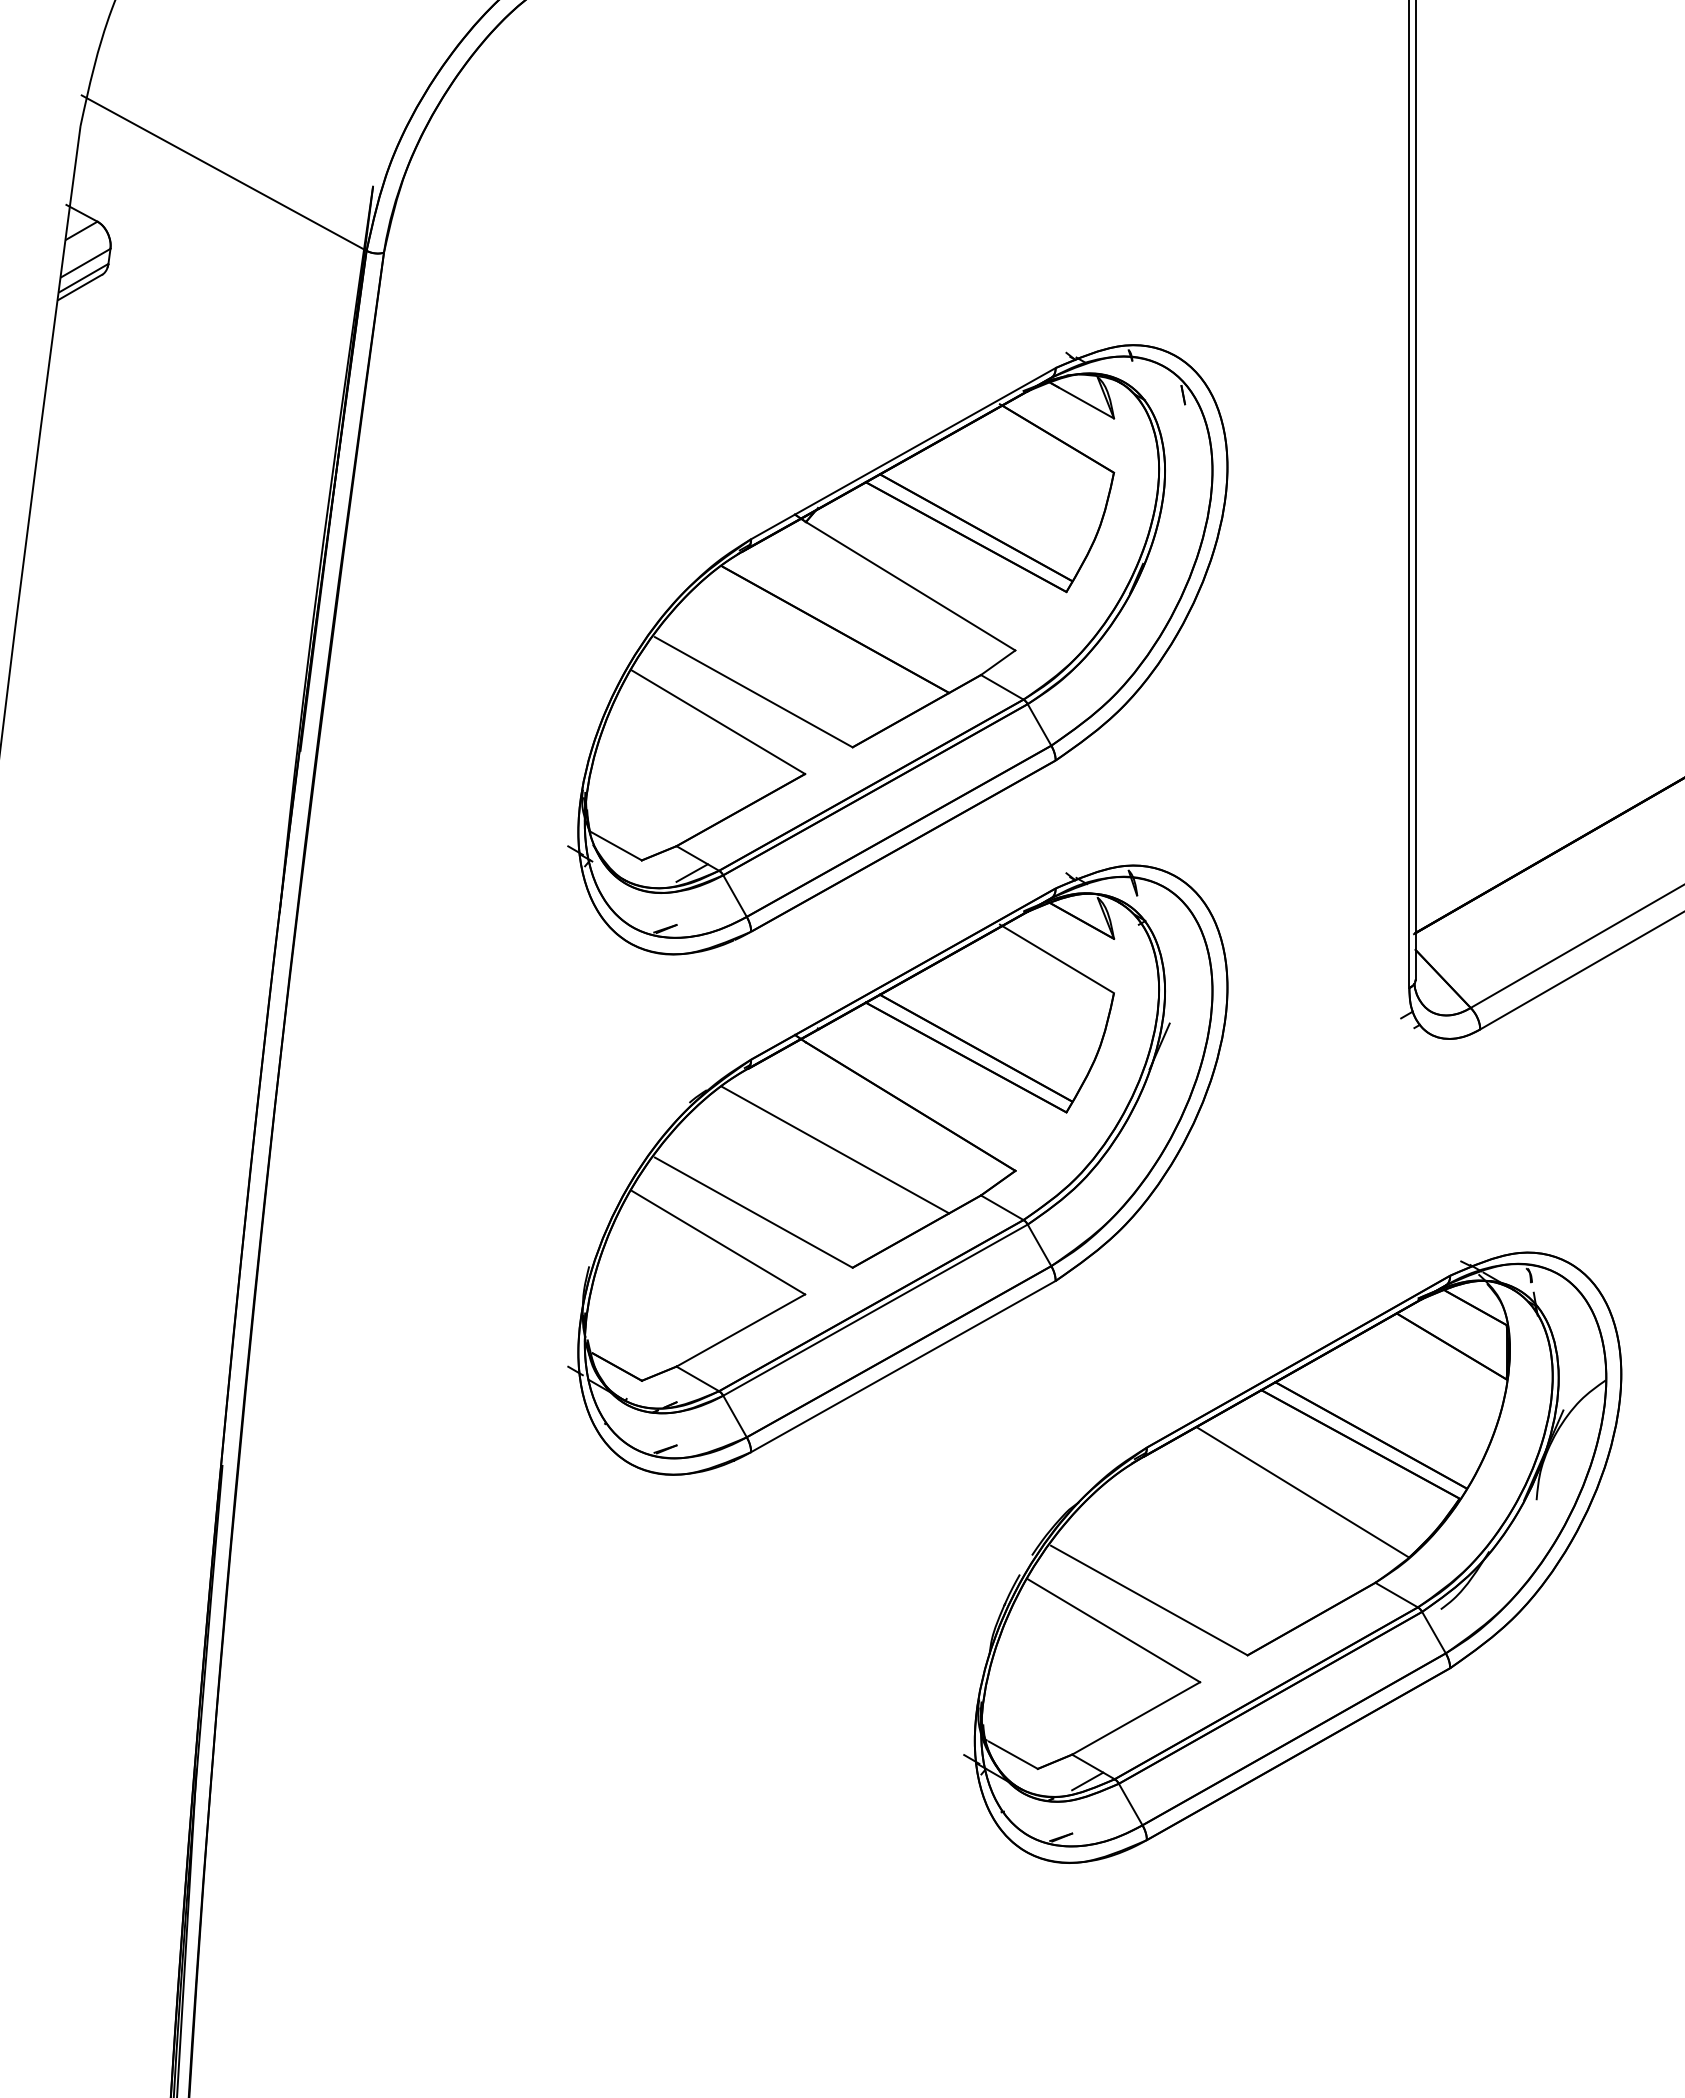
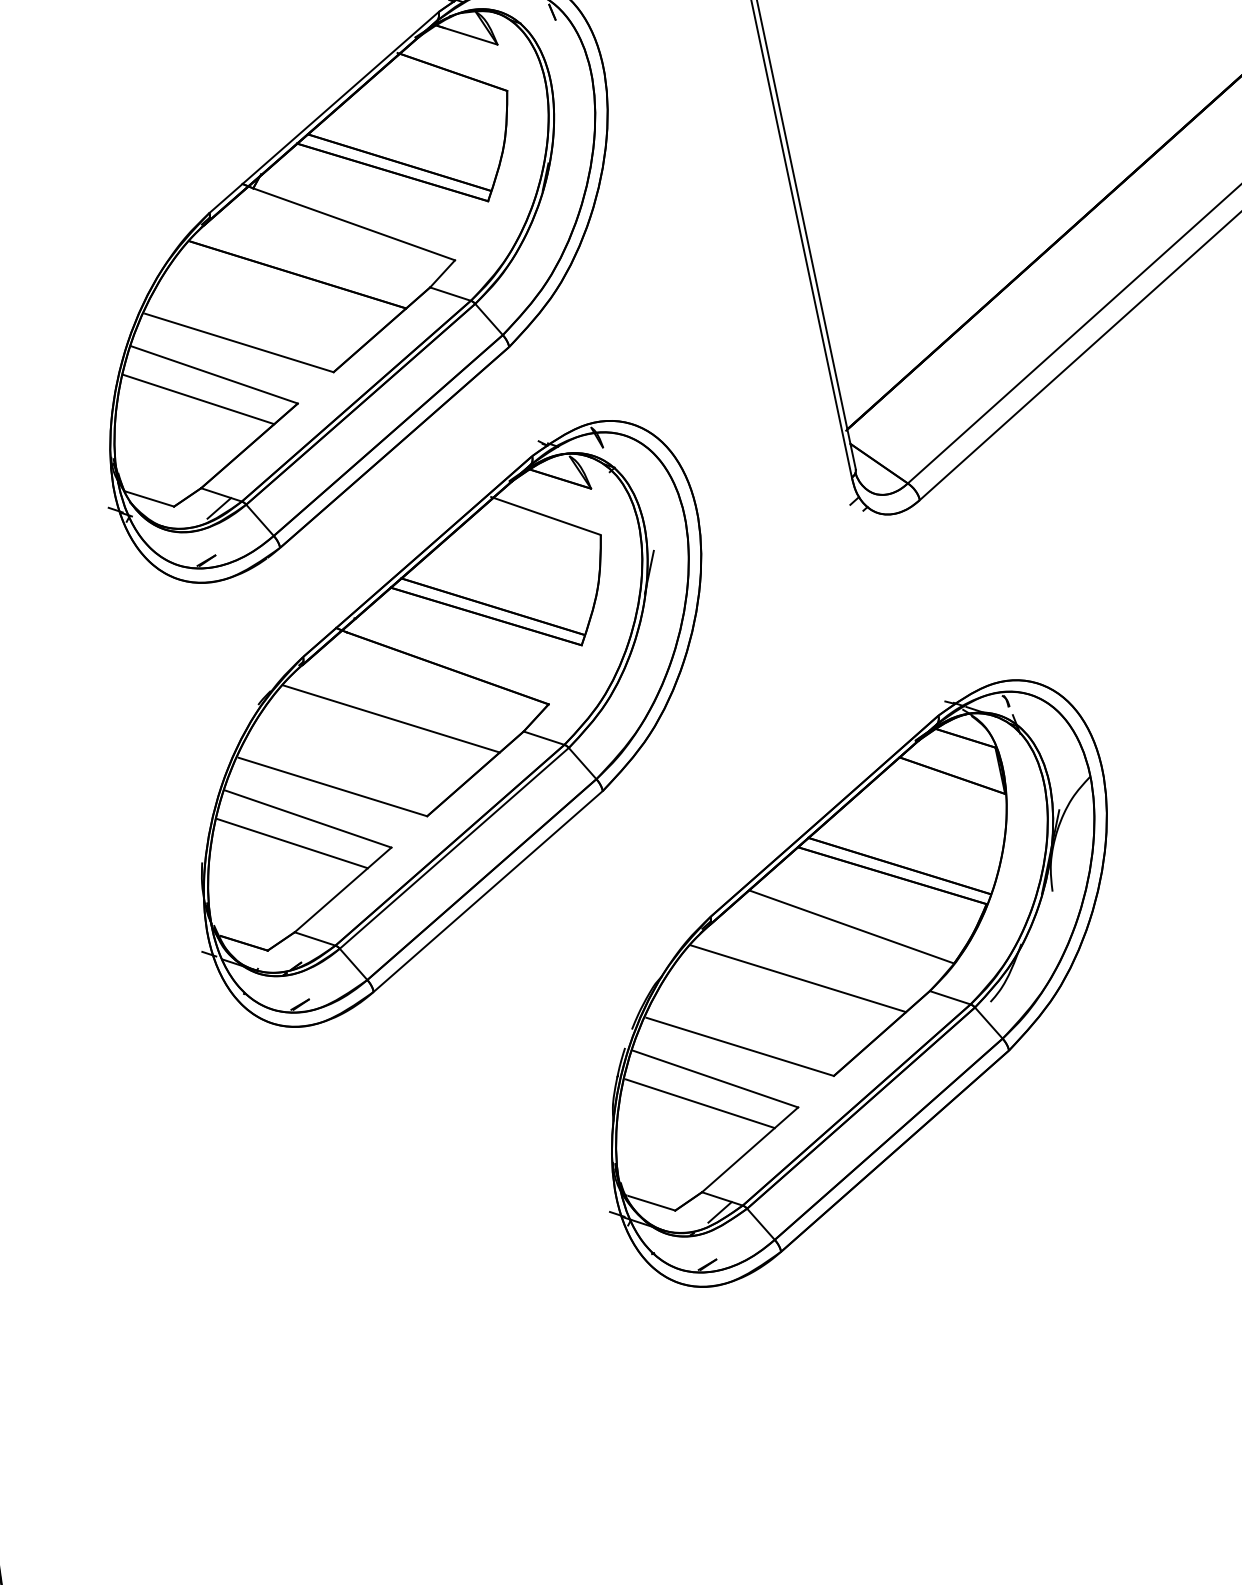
line: (694, 745) -> (198, 399), added
line: (694, 1266) -> (292, 843), added
line: (1230, 1537) -> (798, 978), added
line: (1091, 1654) -> (700, 1103), added

